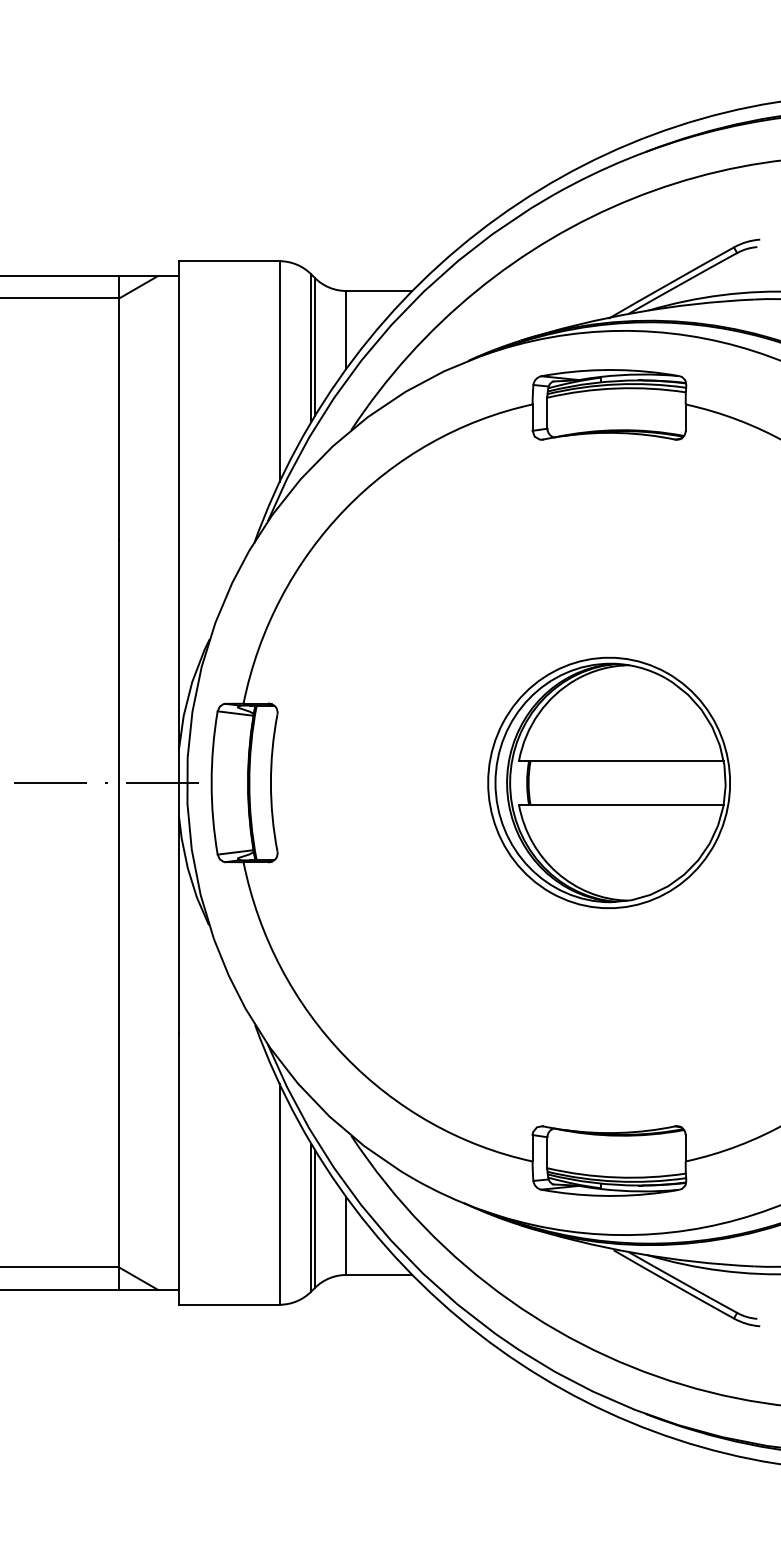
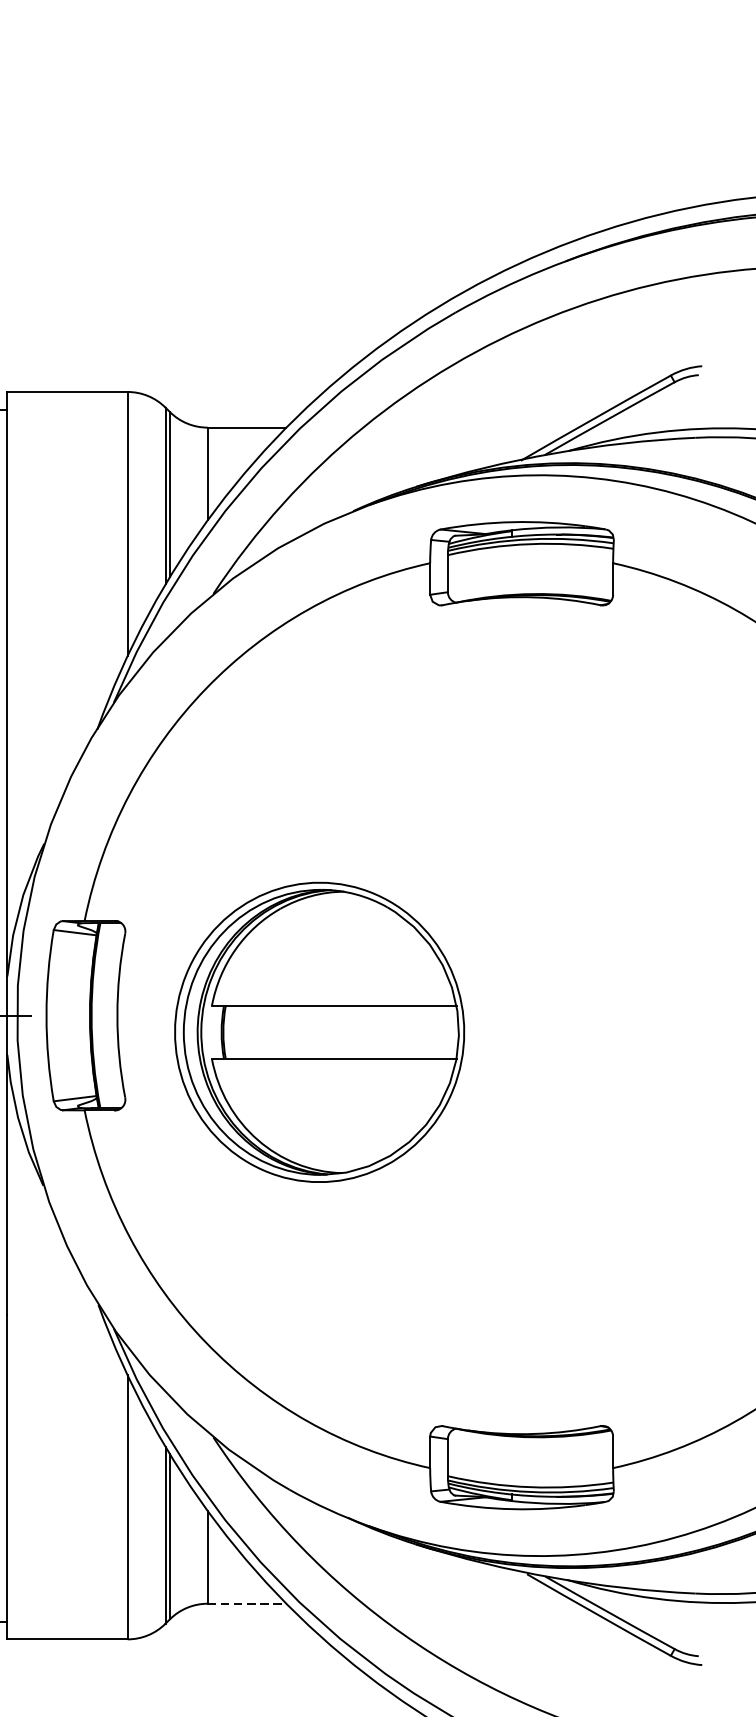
part: (608, 782) -> (318, 1031), moved
line: (379, 1274) -> (247, 1603), solid -> dashed

